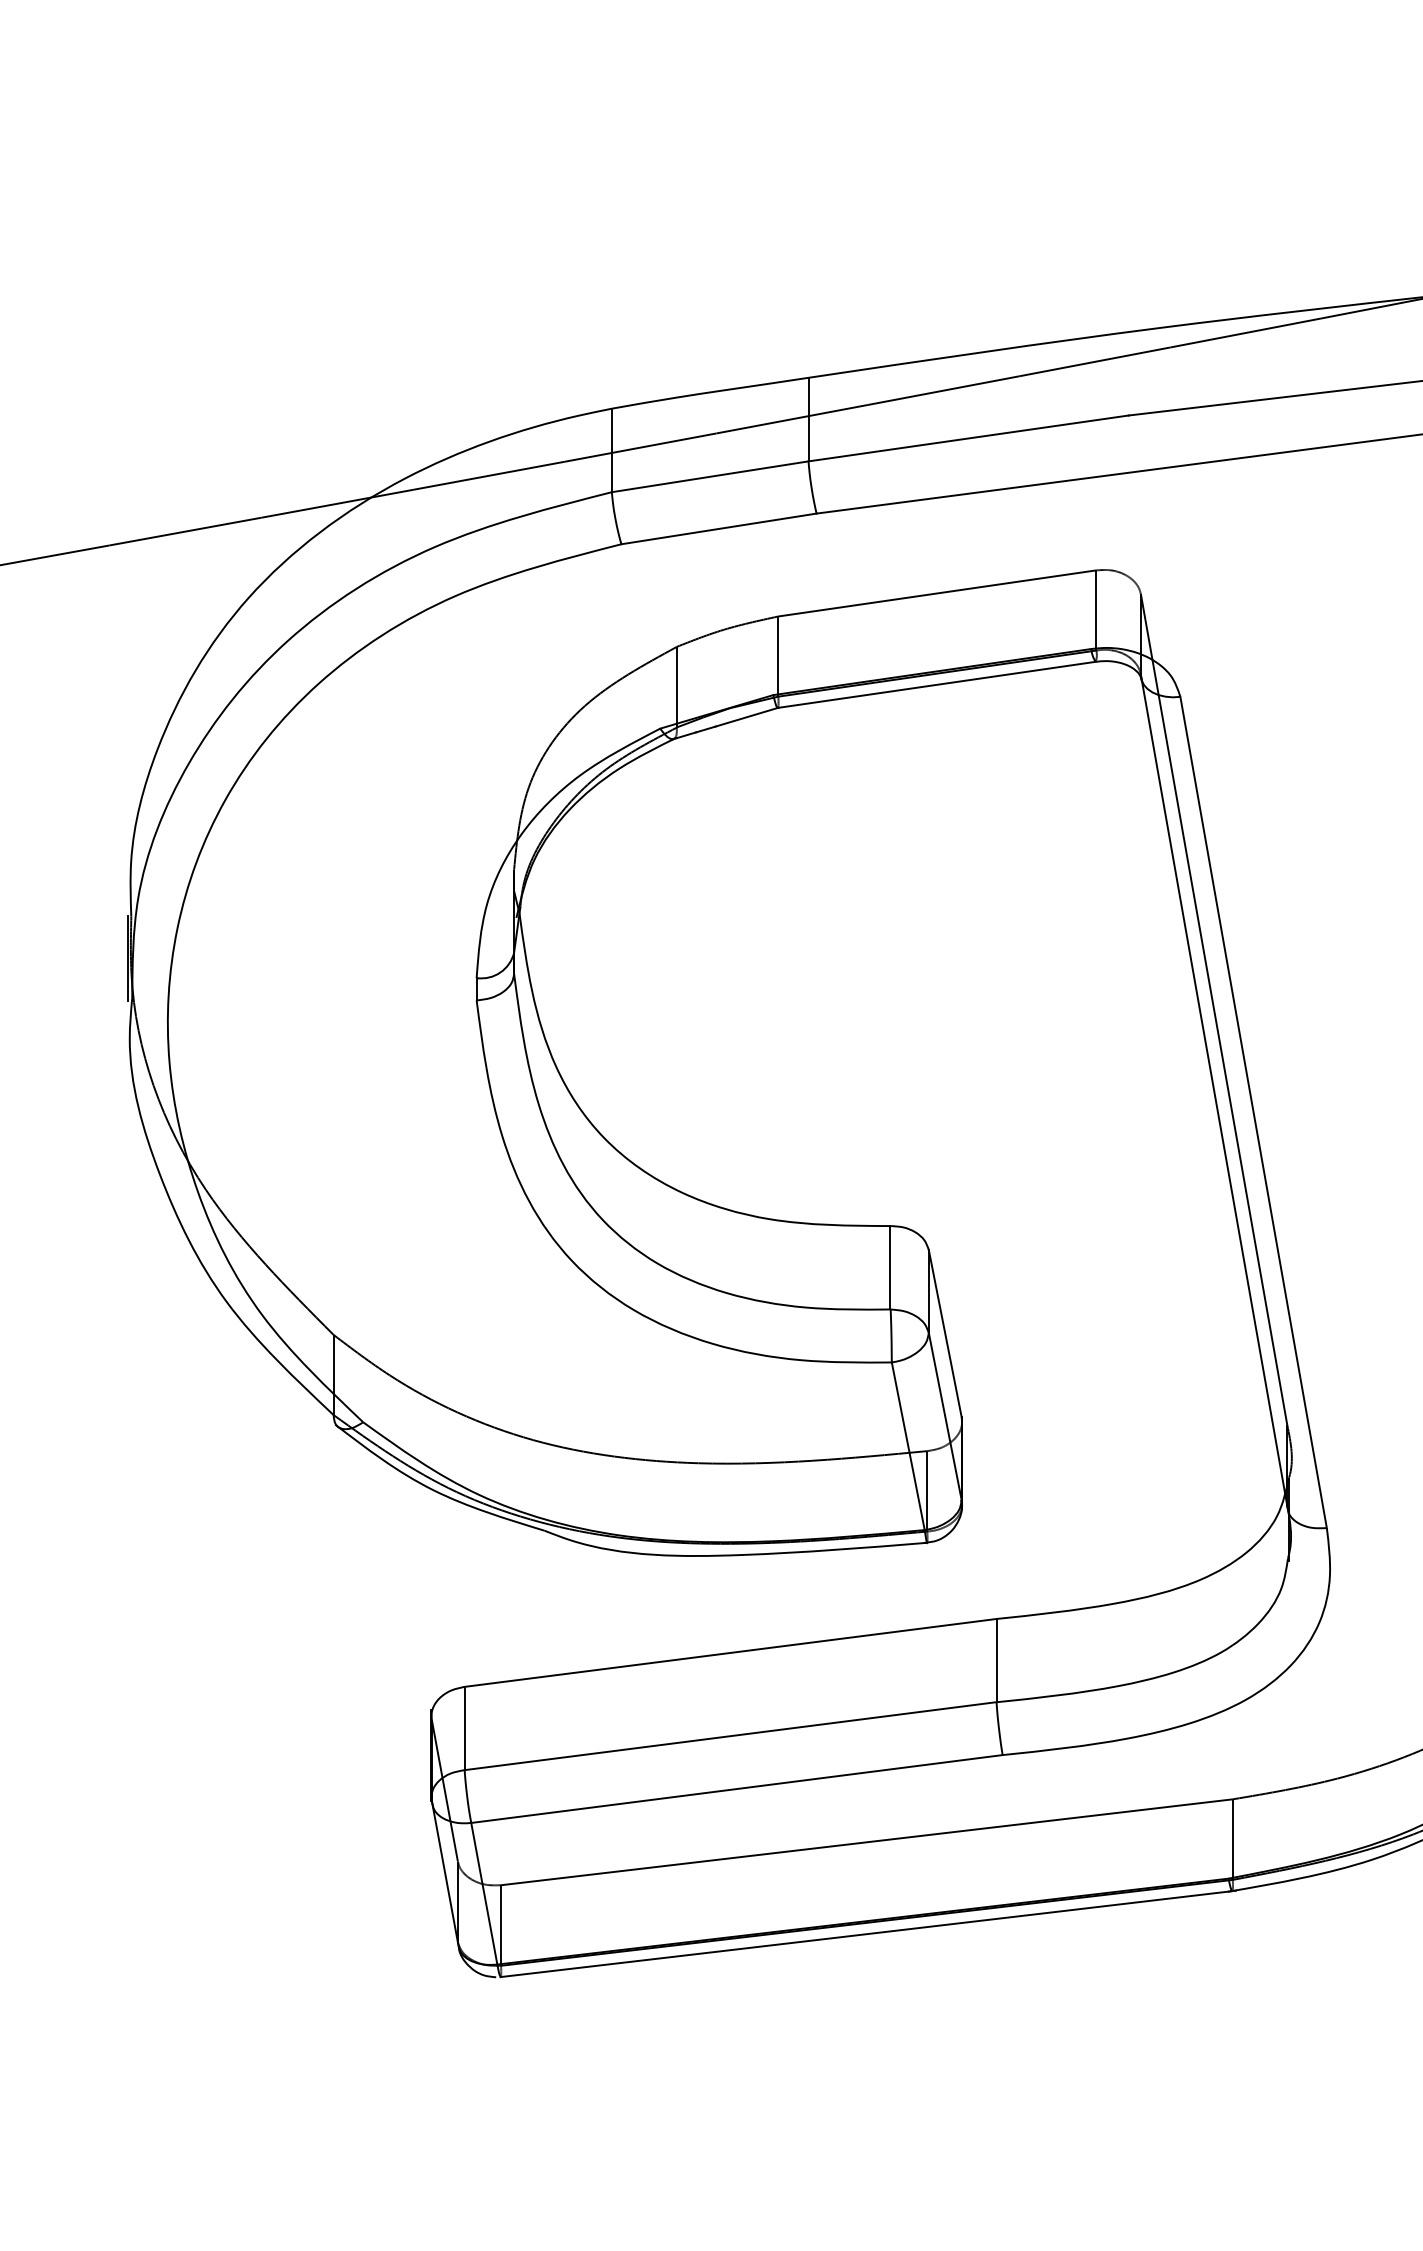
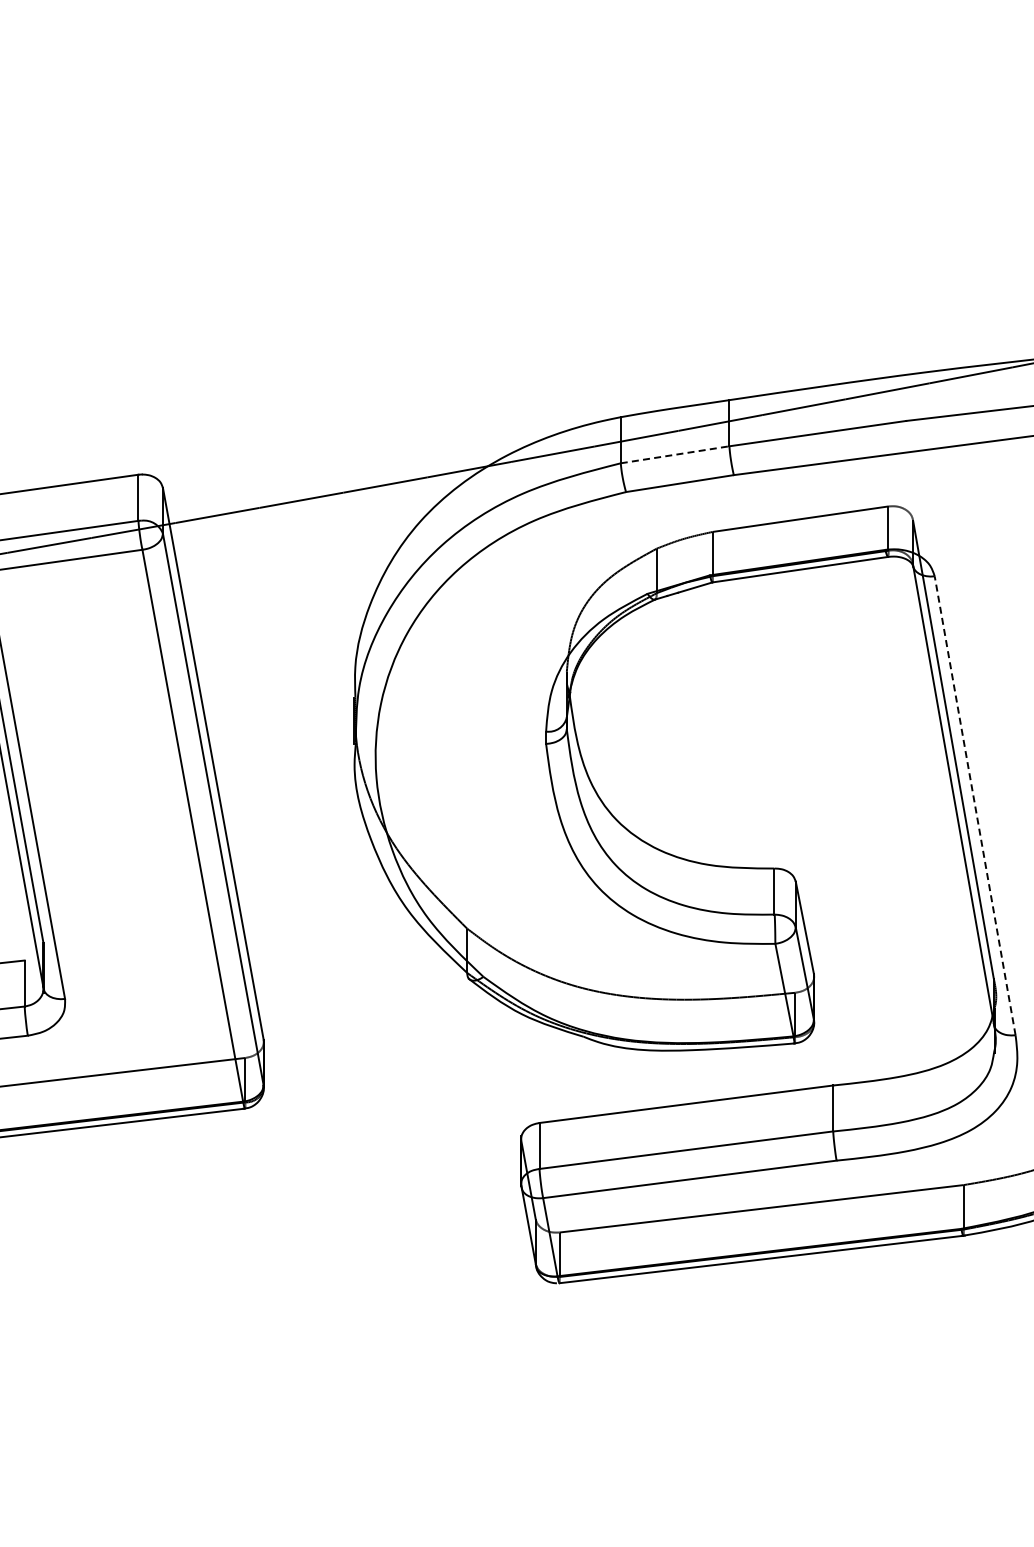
line: (710, 476) -> (675, 454), solid -> dashed
line: (1254, 1111) -> (975, 805), solid -> dashed

